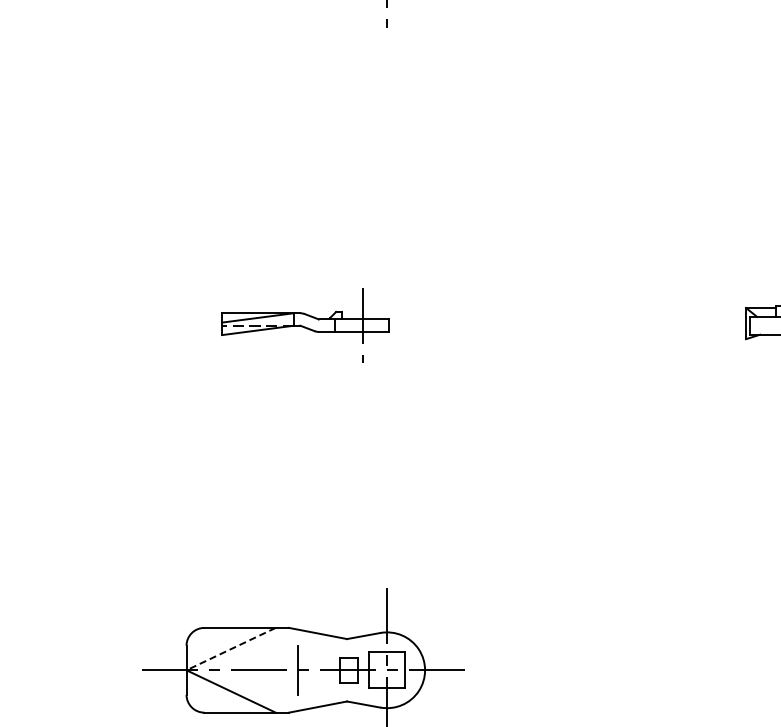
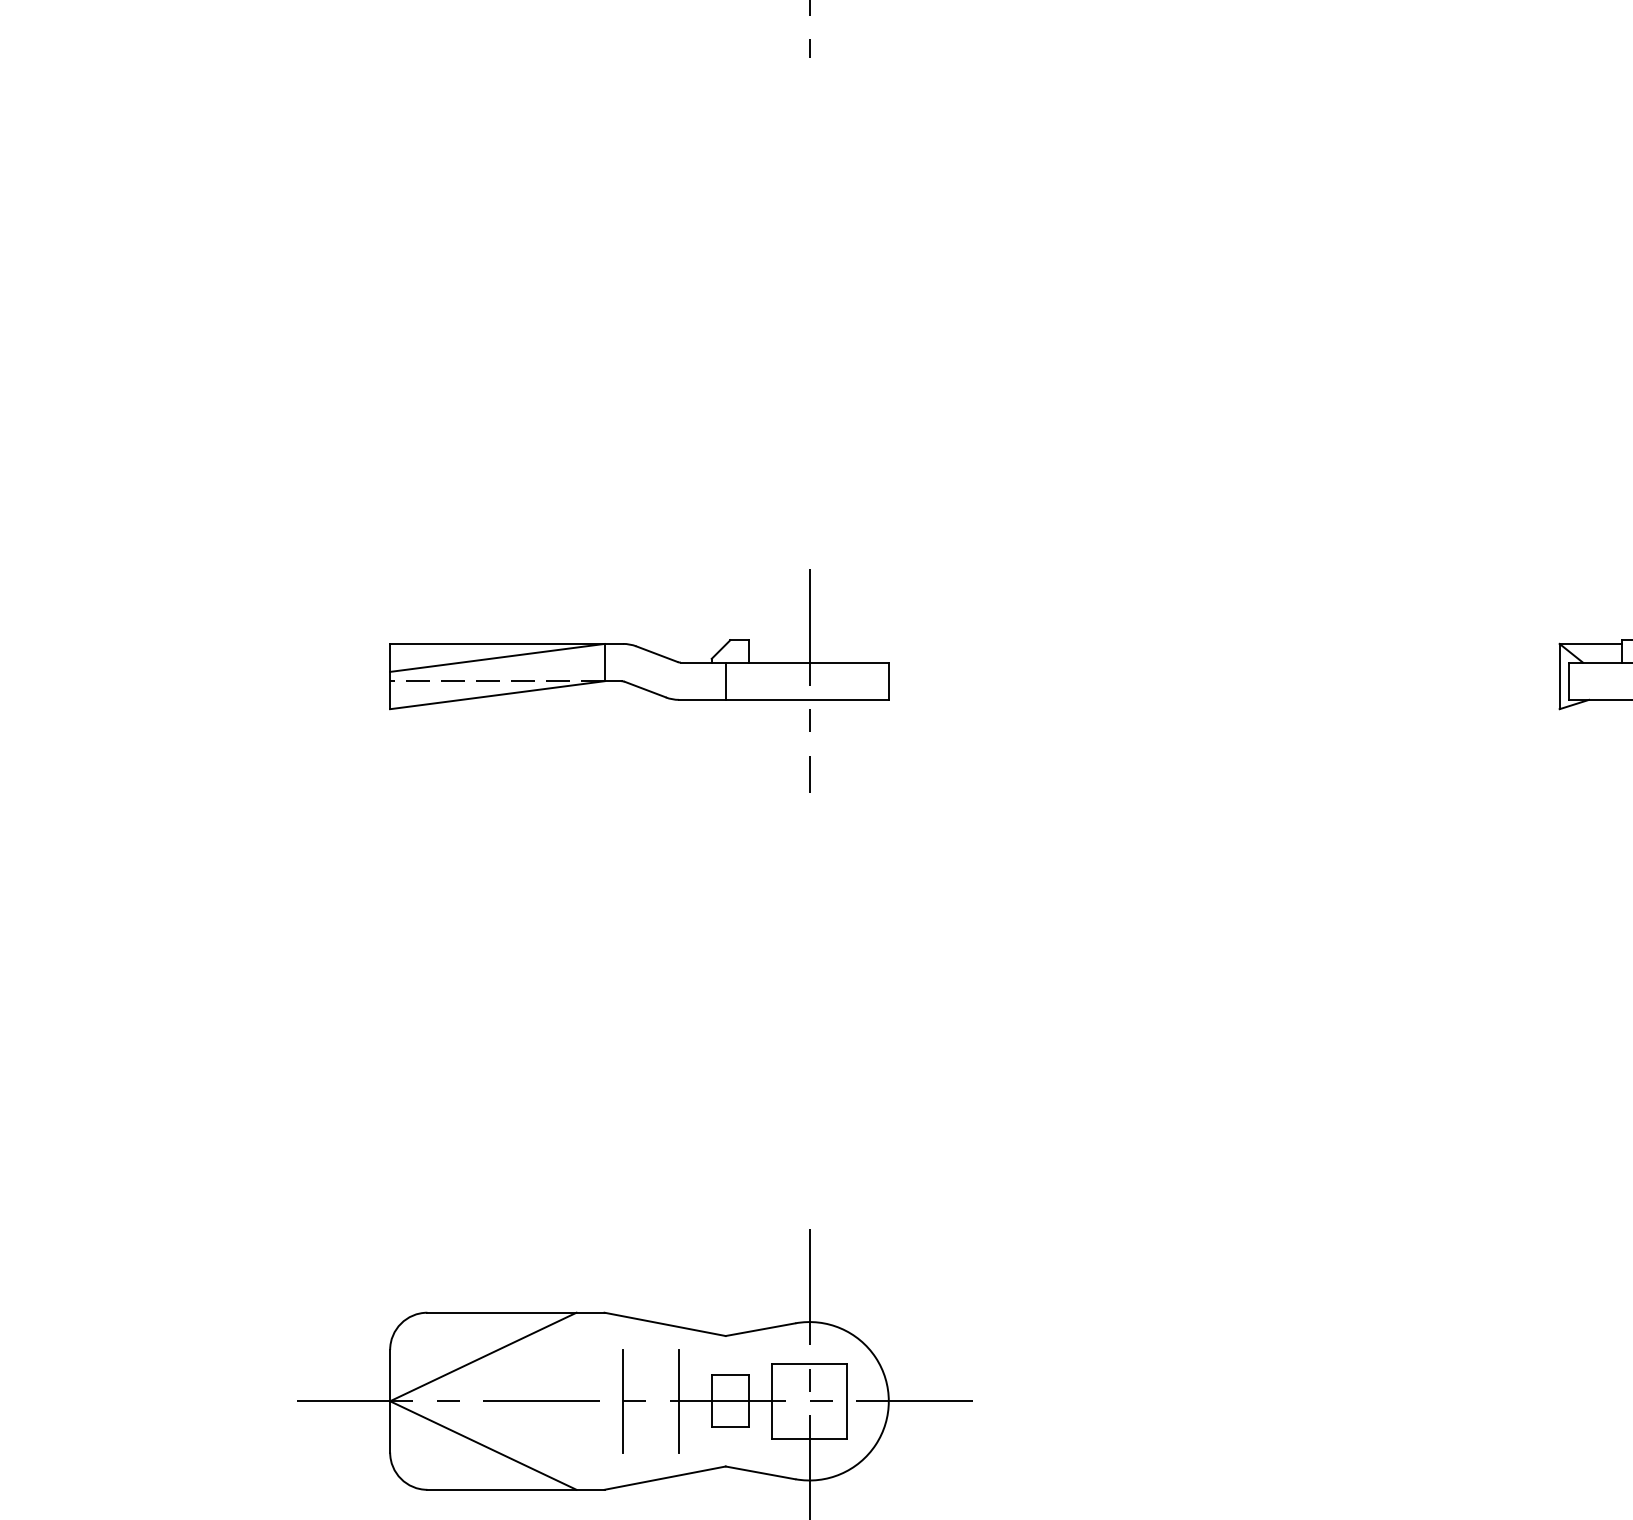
part: (305, 325) -> (638, 680), size x1.43
line: (230, 649) -> (482, 1357), dashed -> solid
line: (324, 669) -> (678, 1399), added

